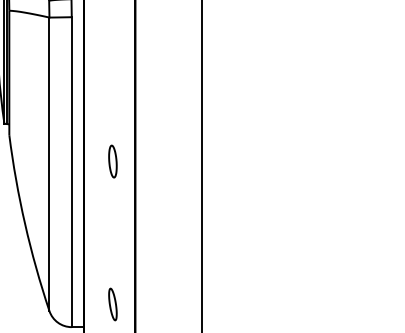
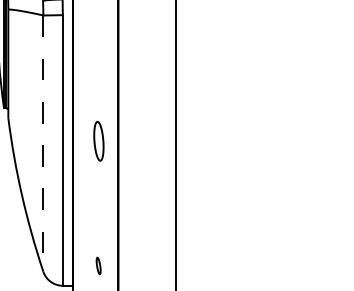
part: (112, 160) -> (98, 140), size x1.4
line: (49, 165) -> (43, 144), solid -> dashed
part: (112, 303) -> (98, 265), size x0.6

